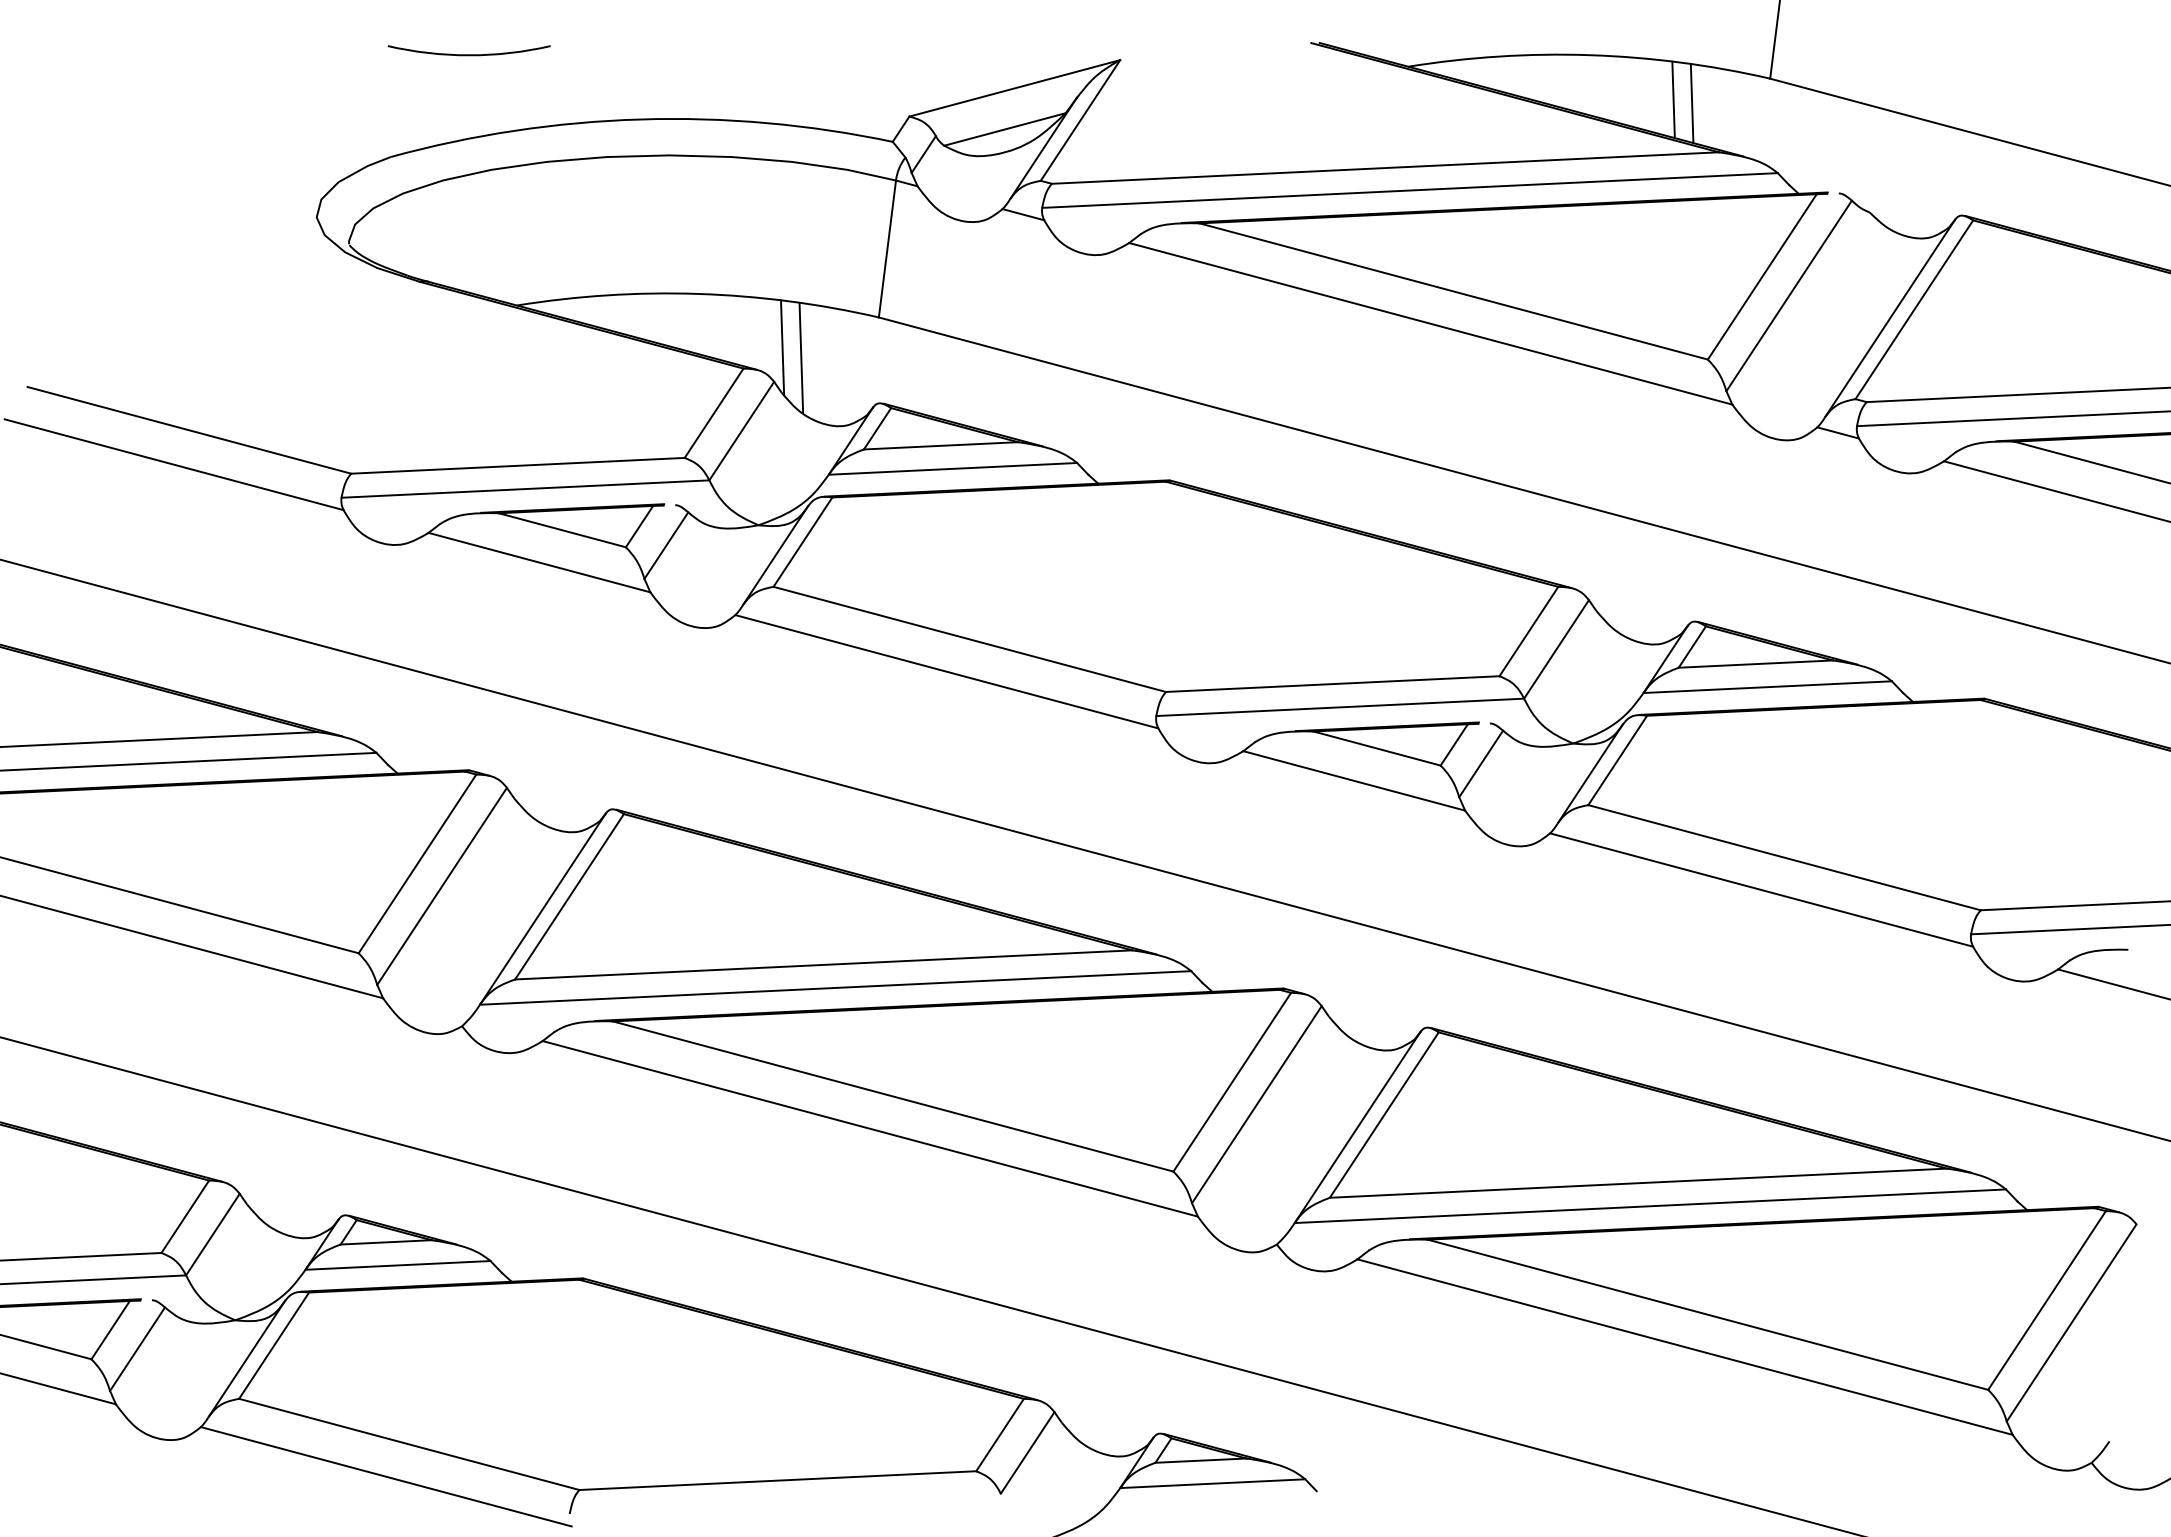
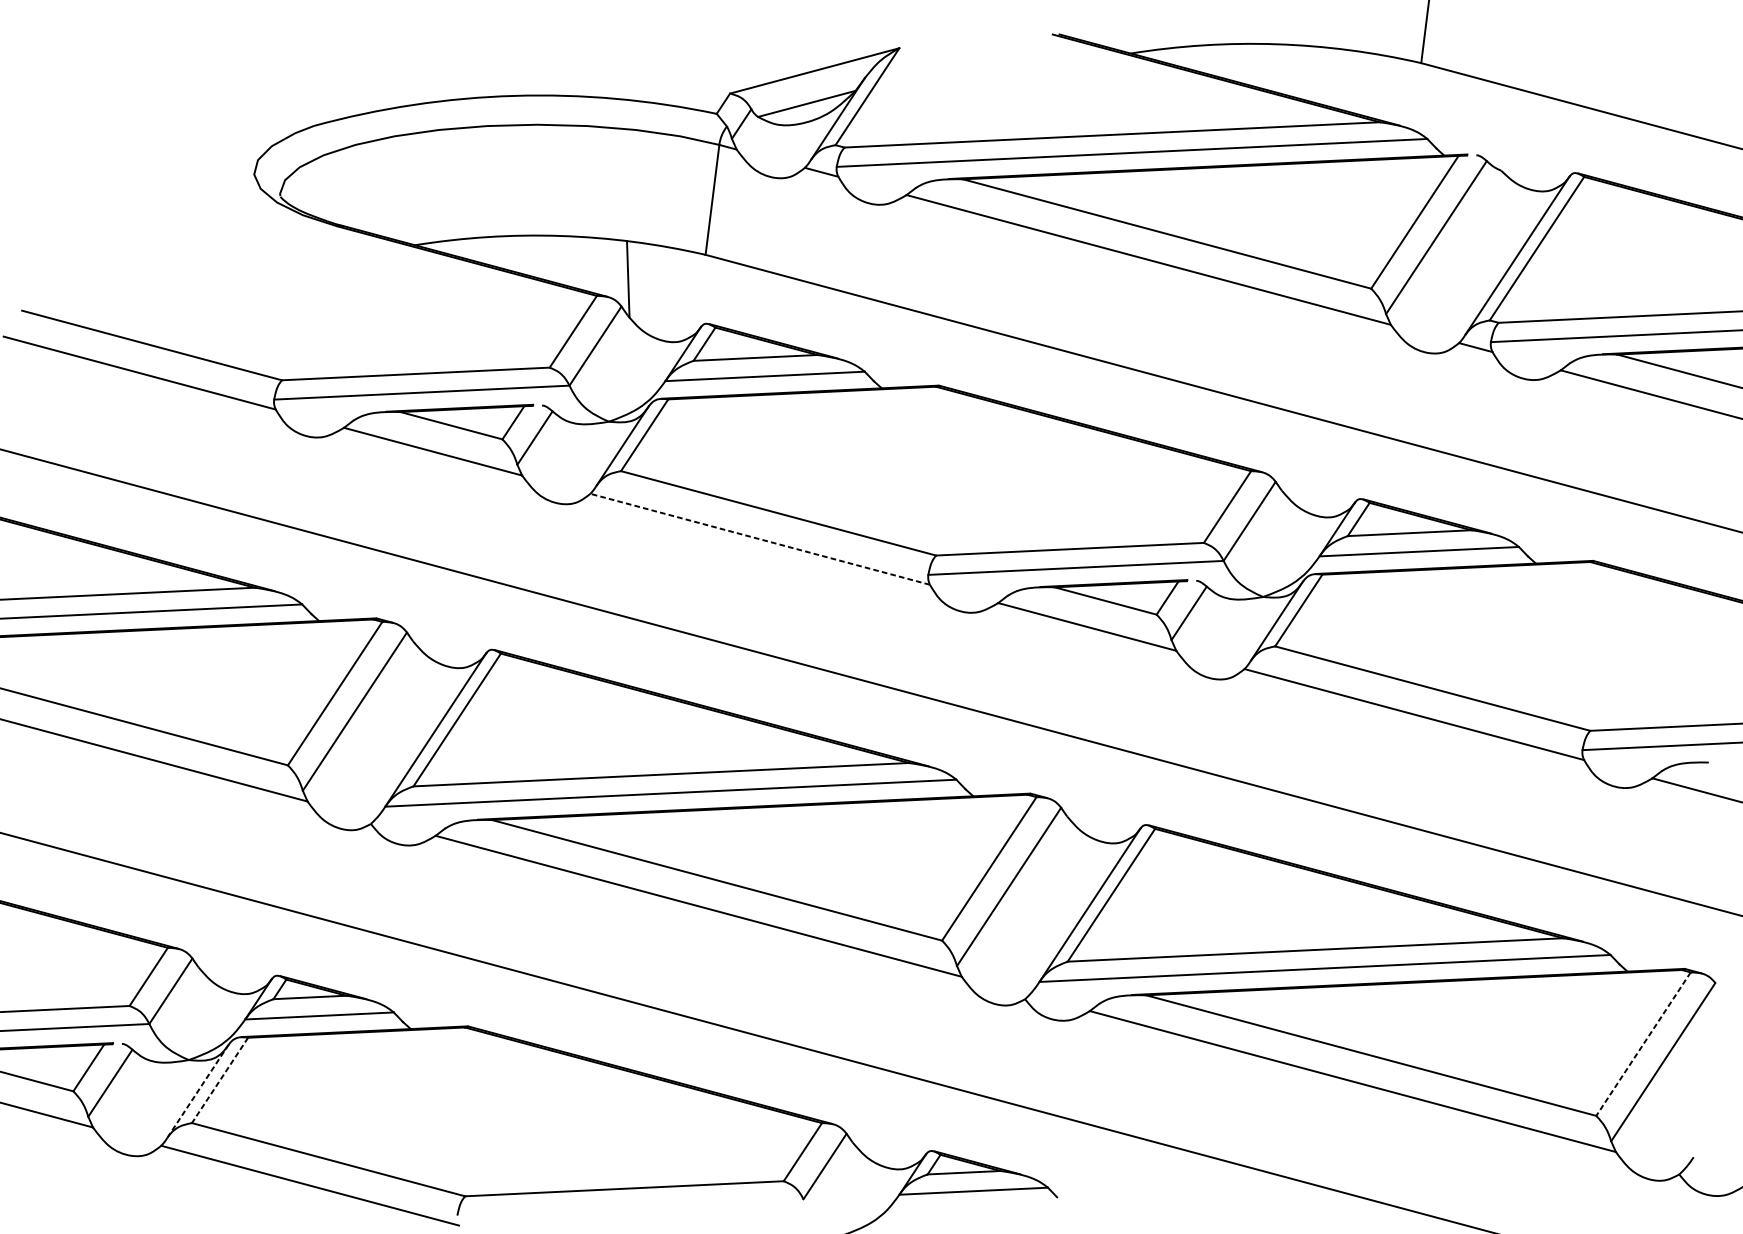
arc: (468, 54) -> (376, 43), removed
line: (1673, 99) -> (1343, 79), removed
line: (1691, 103) -> (1358, 83), removed
line: (801, 357) -> (643, 287), removed
line: (946, 671) -> (759, 539), solid -> dashed
line: (2047, 1300) -> (1643, 1044), solid -> dashed
line: (274, 1345) -> (220, 1080), solid -> dashed
line: (246, 1359) -> (197, 1091), solid -> dashed

